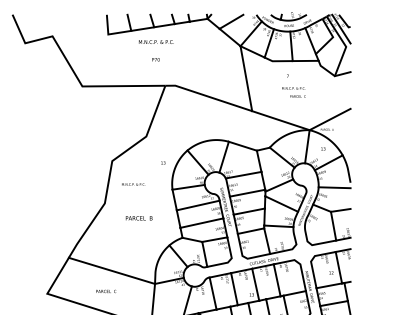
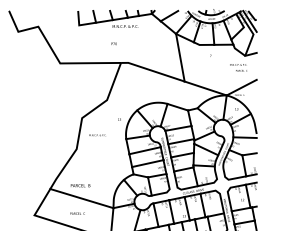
text: (156, 41) -> (125, 26), moved
text: (293, 92) -> (238, 67), moved
text: (138, 218) -> (80, 185), moved

